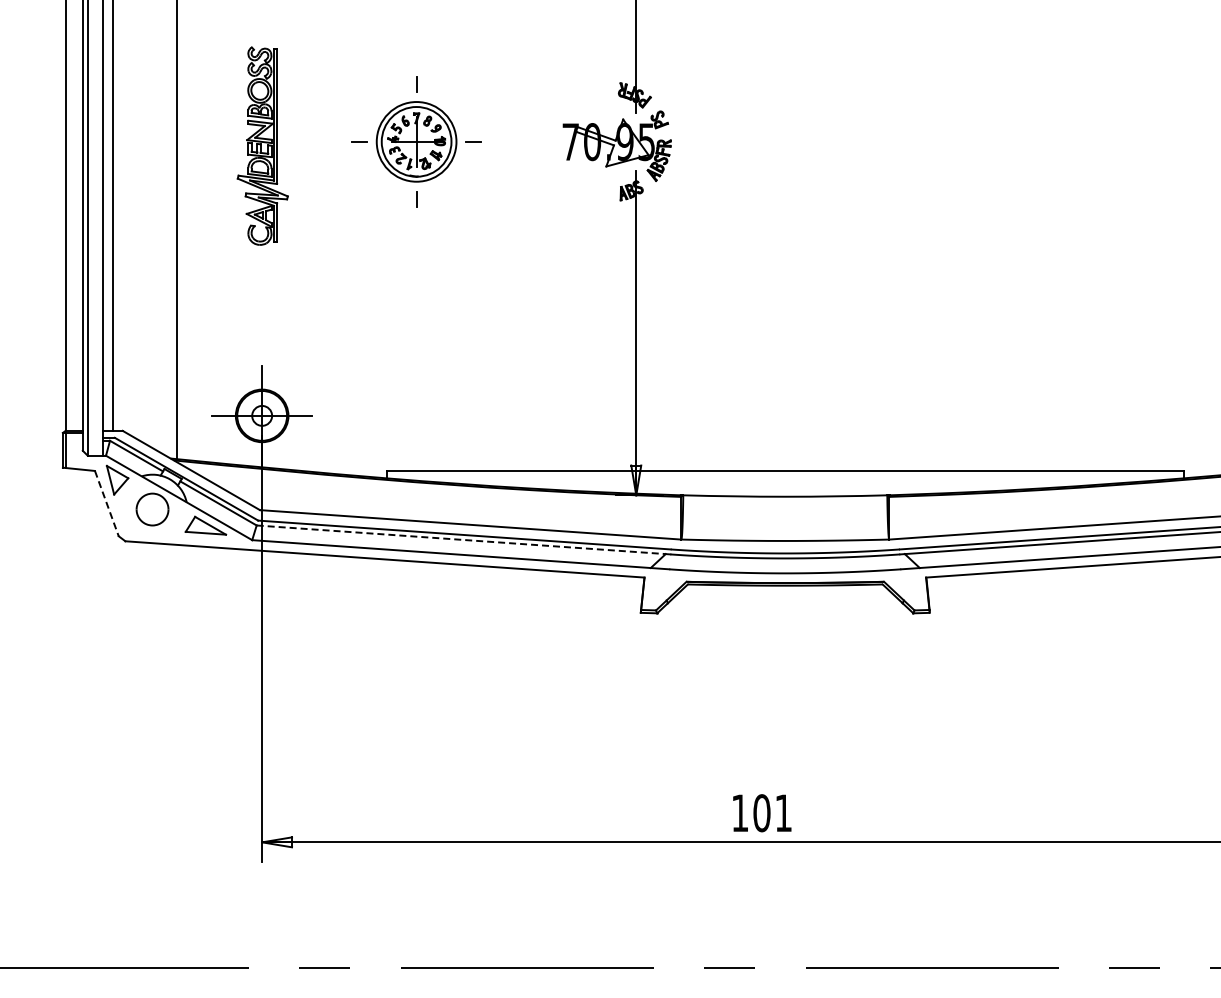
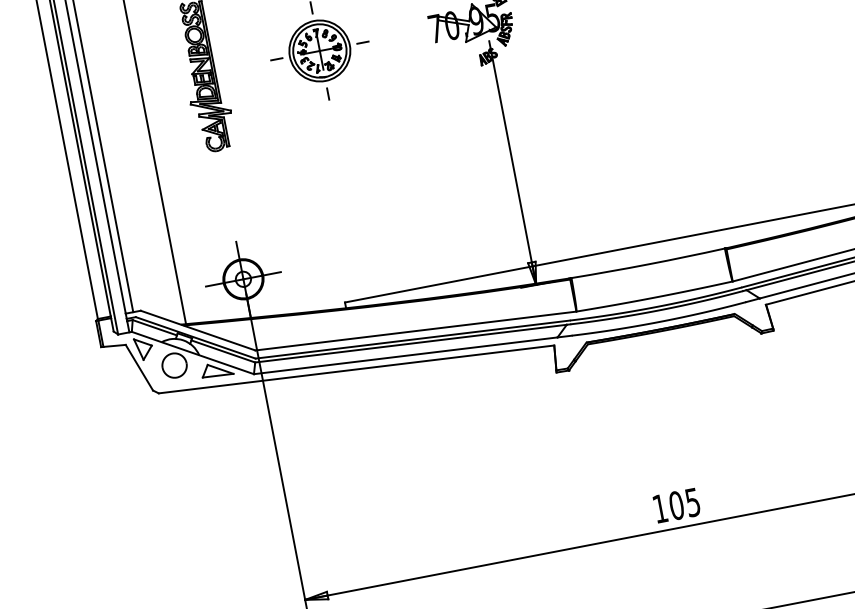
line: (106, 503) -> (139, 367), dashed -> solid
line: (461, 539) -> (411, 343), dashed -> solid
text: (783, 813) -> (692, 502), 101 -> 105

